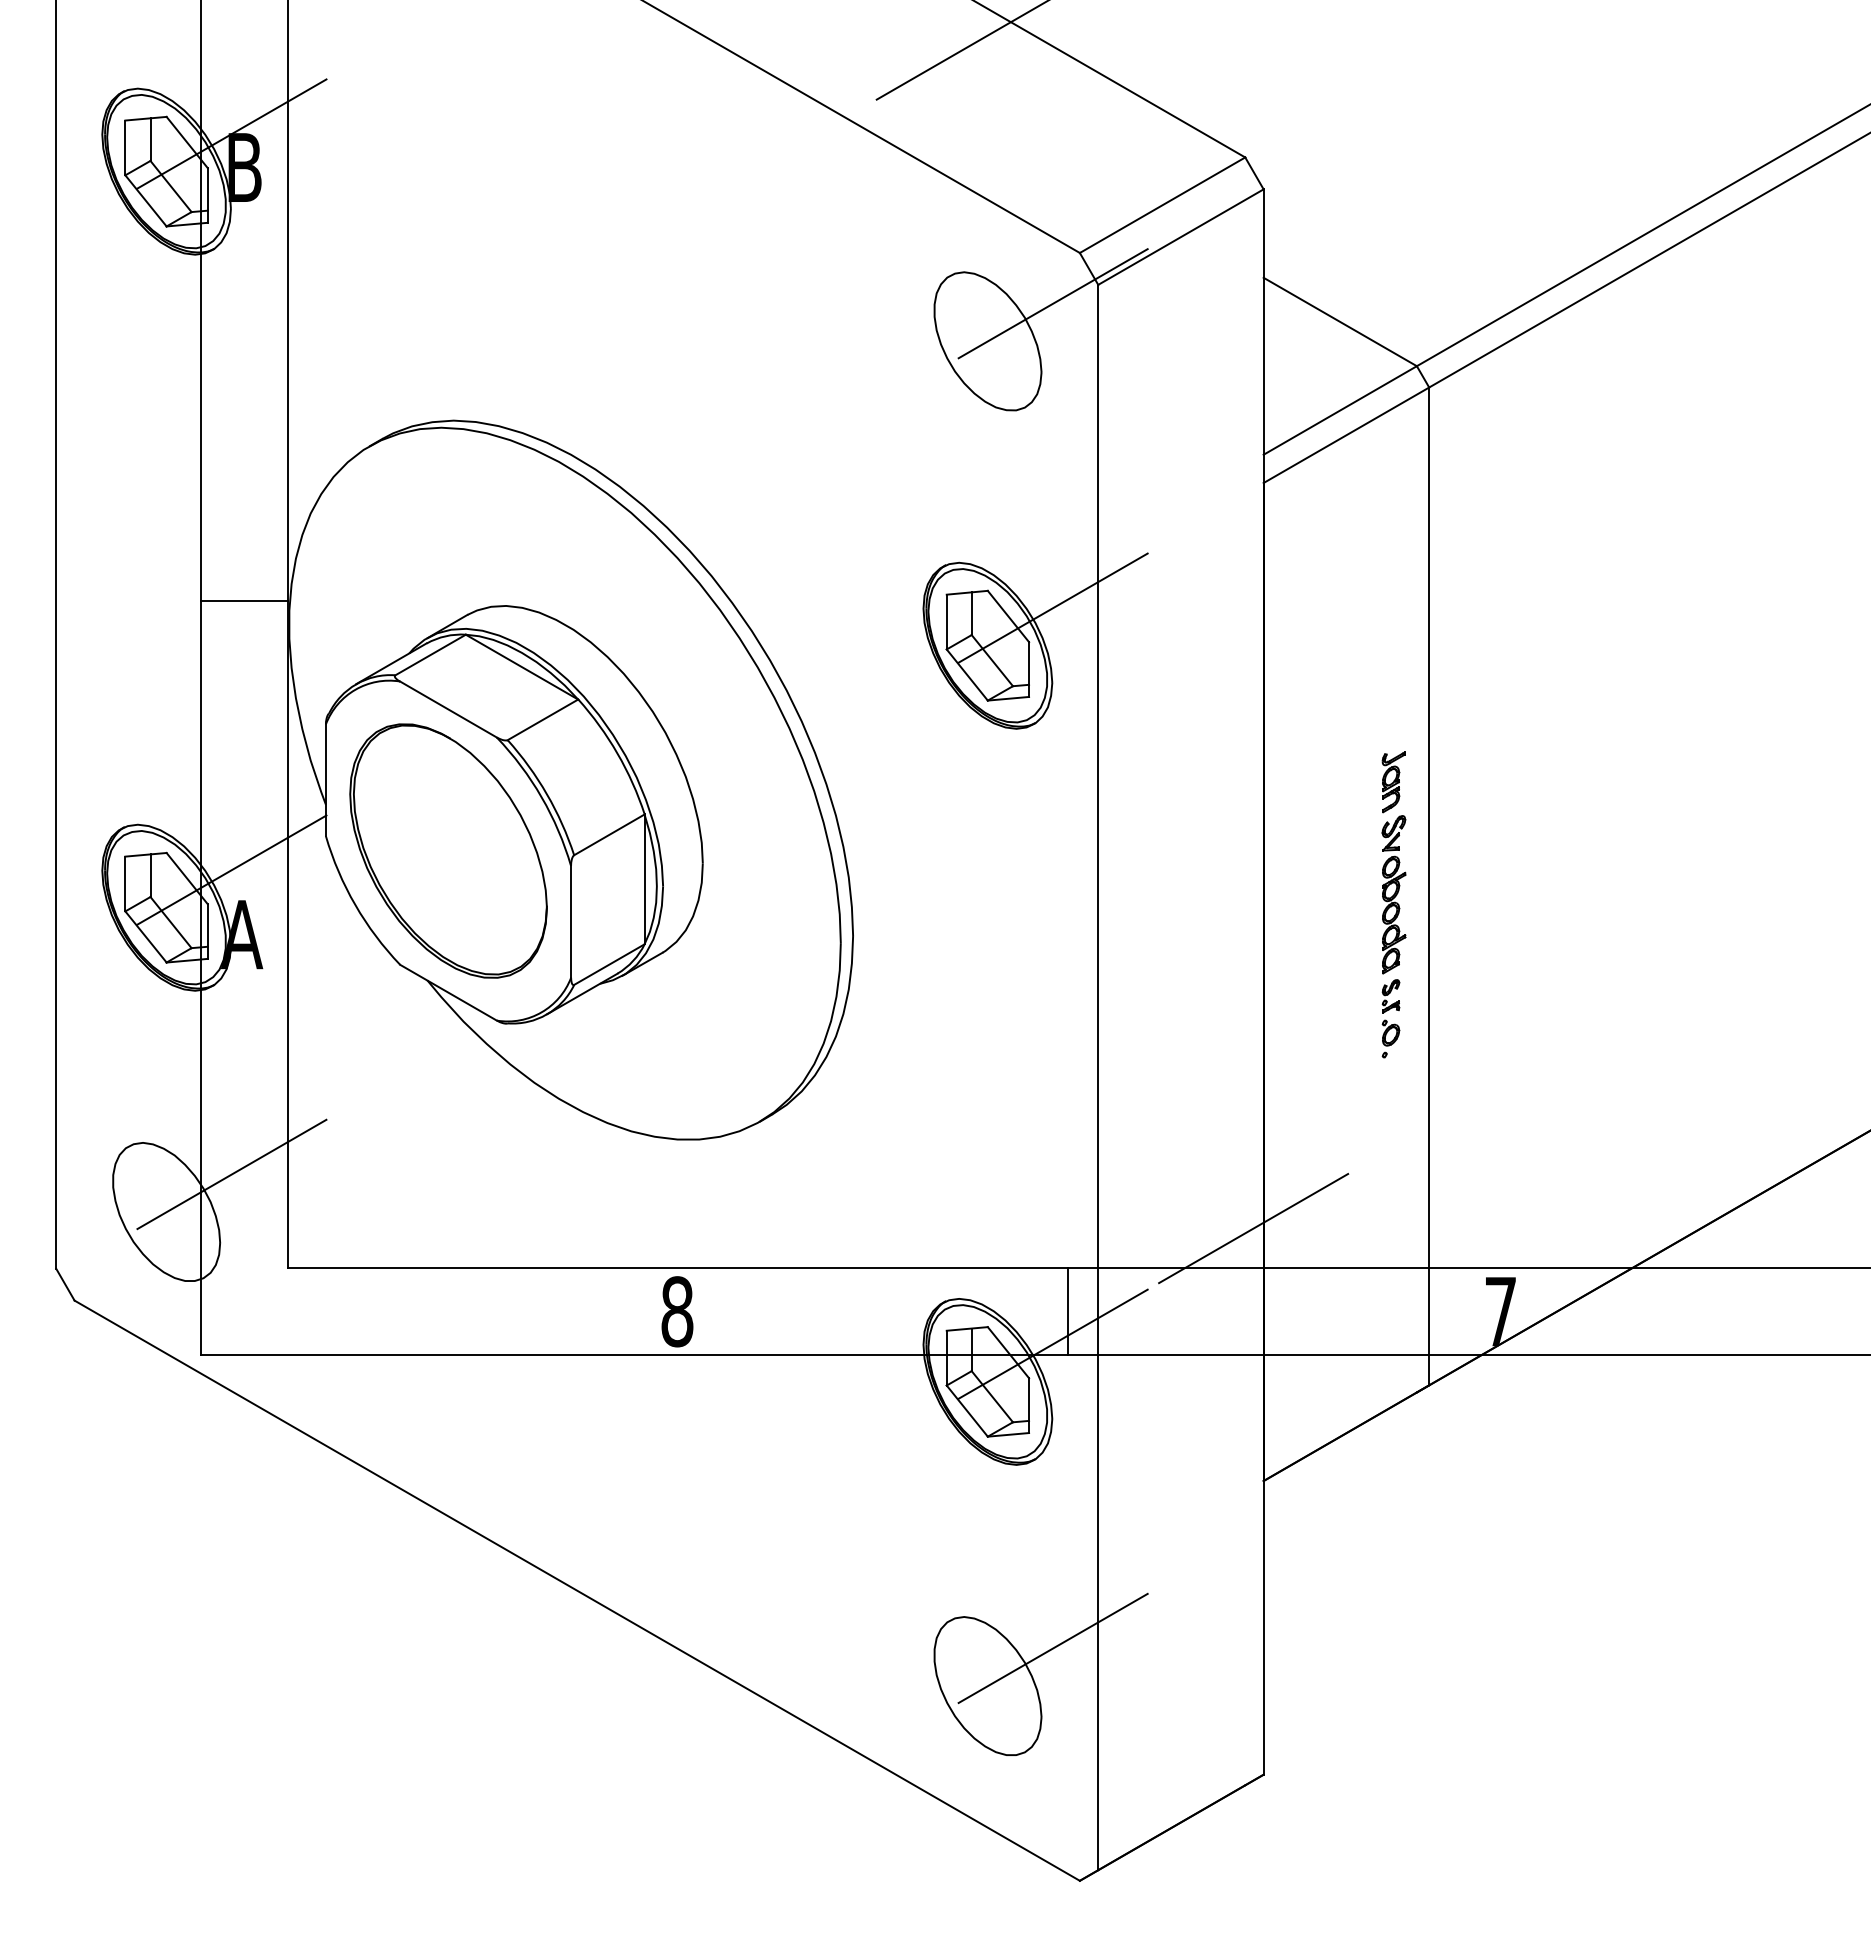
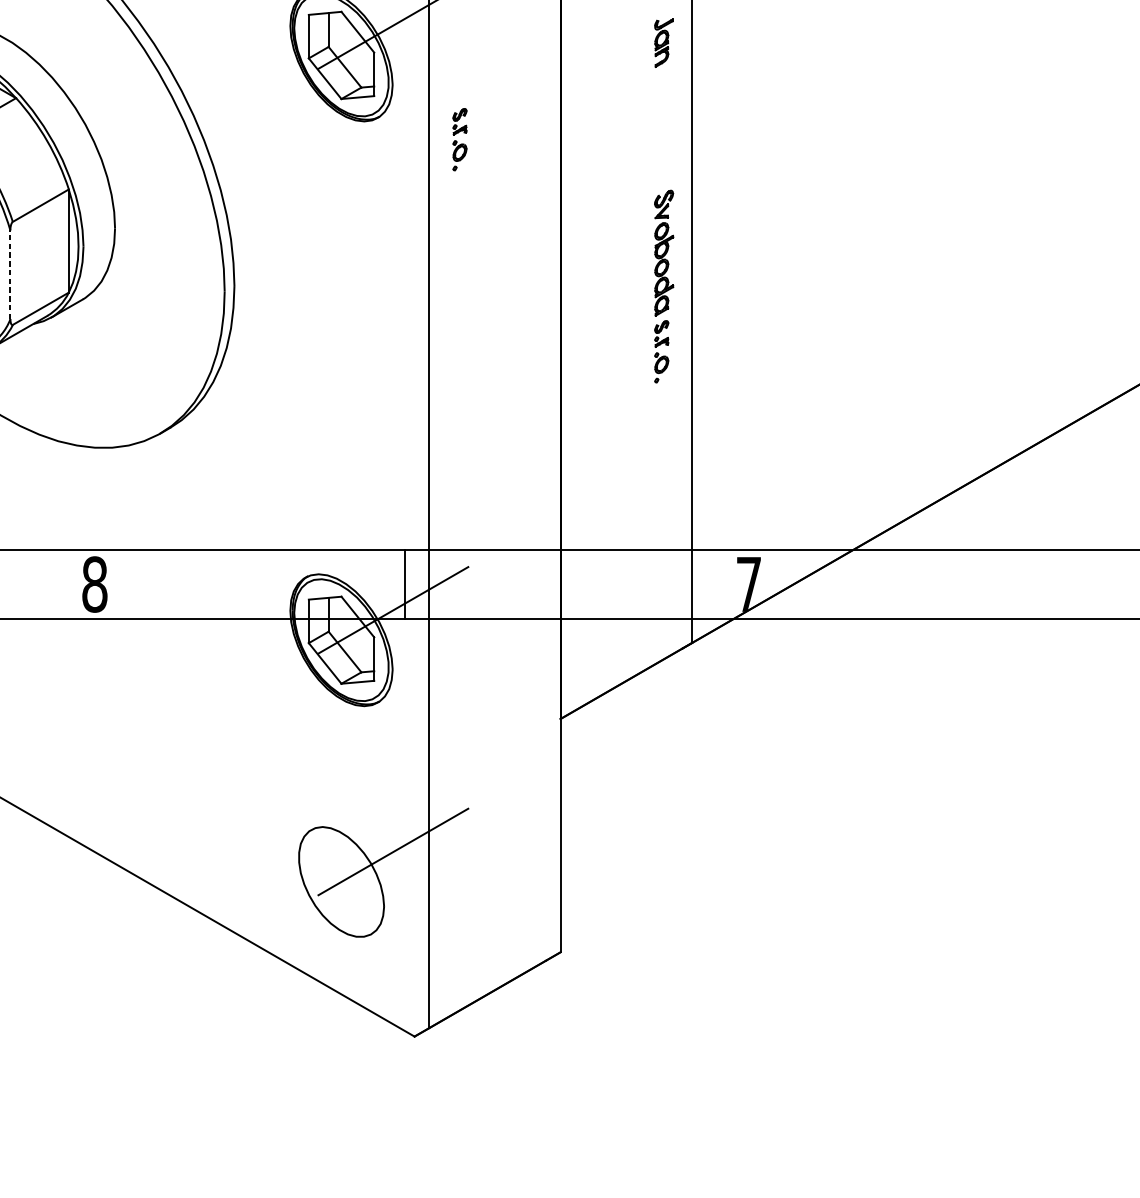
part: (1136, 751) -> (459, 139), added
part: (1393, 782) -> (663, 43), moved
line: (571, 921) -> (10, 274), solid -> dashed
line: (1250, 1229) -> (550, 519), removed

